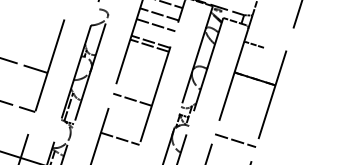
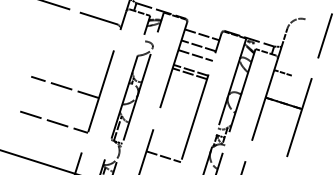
line: (132, 99) -> (174, 121), removed
line: (235, 140) -> (266, 158), removed

